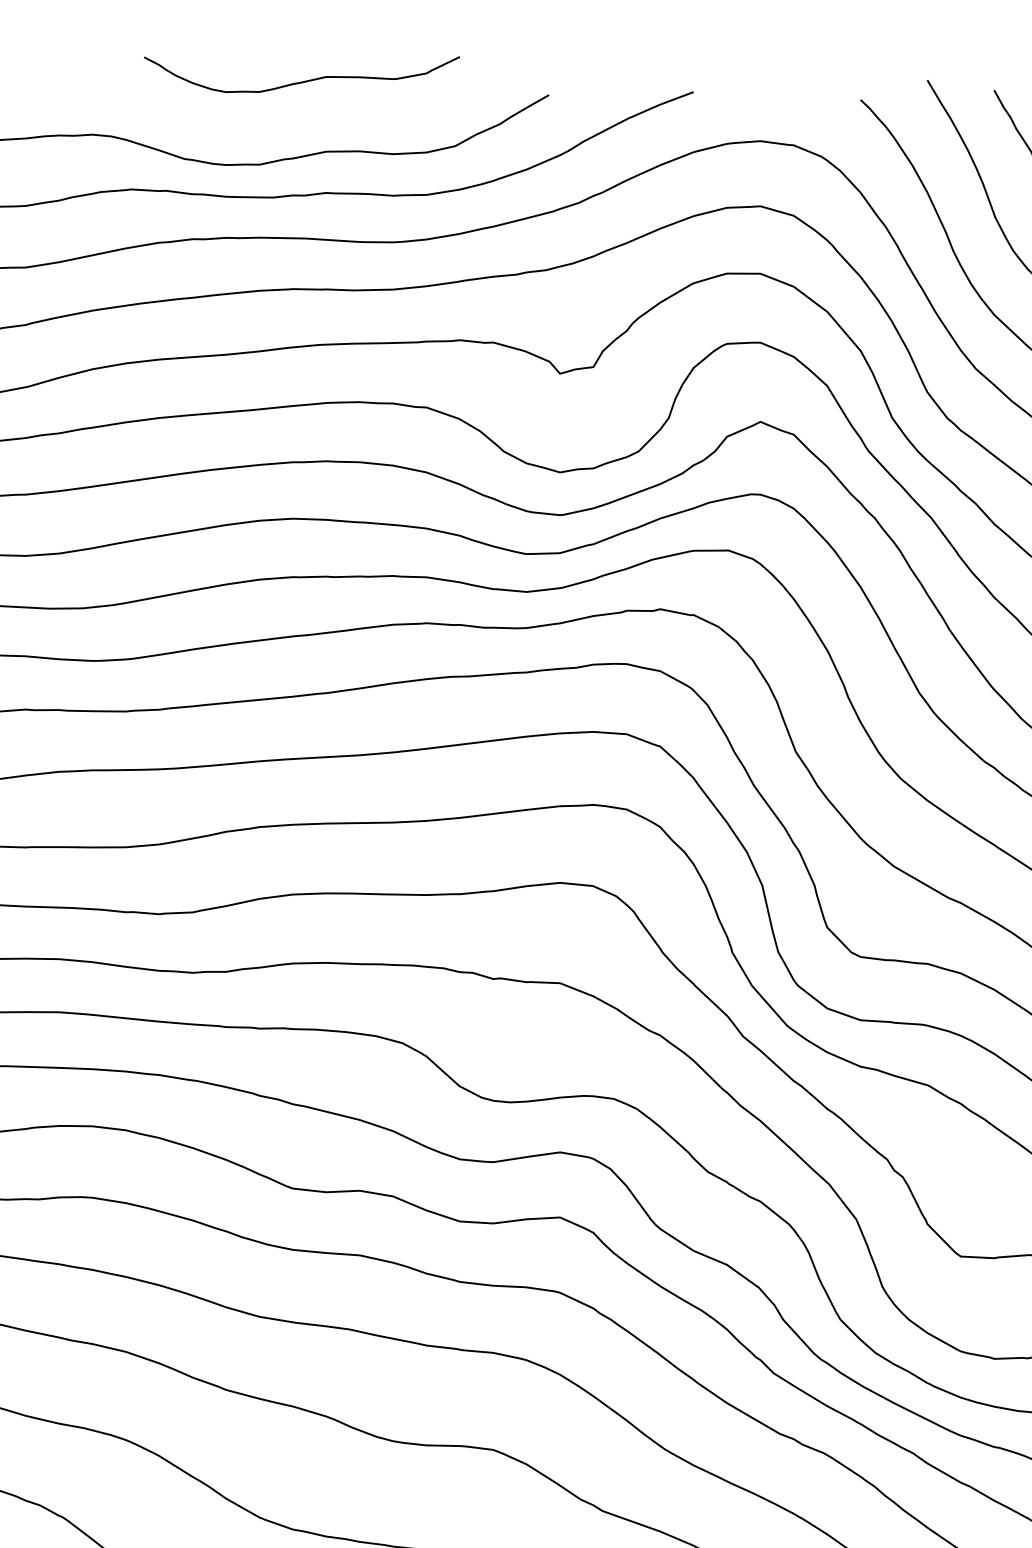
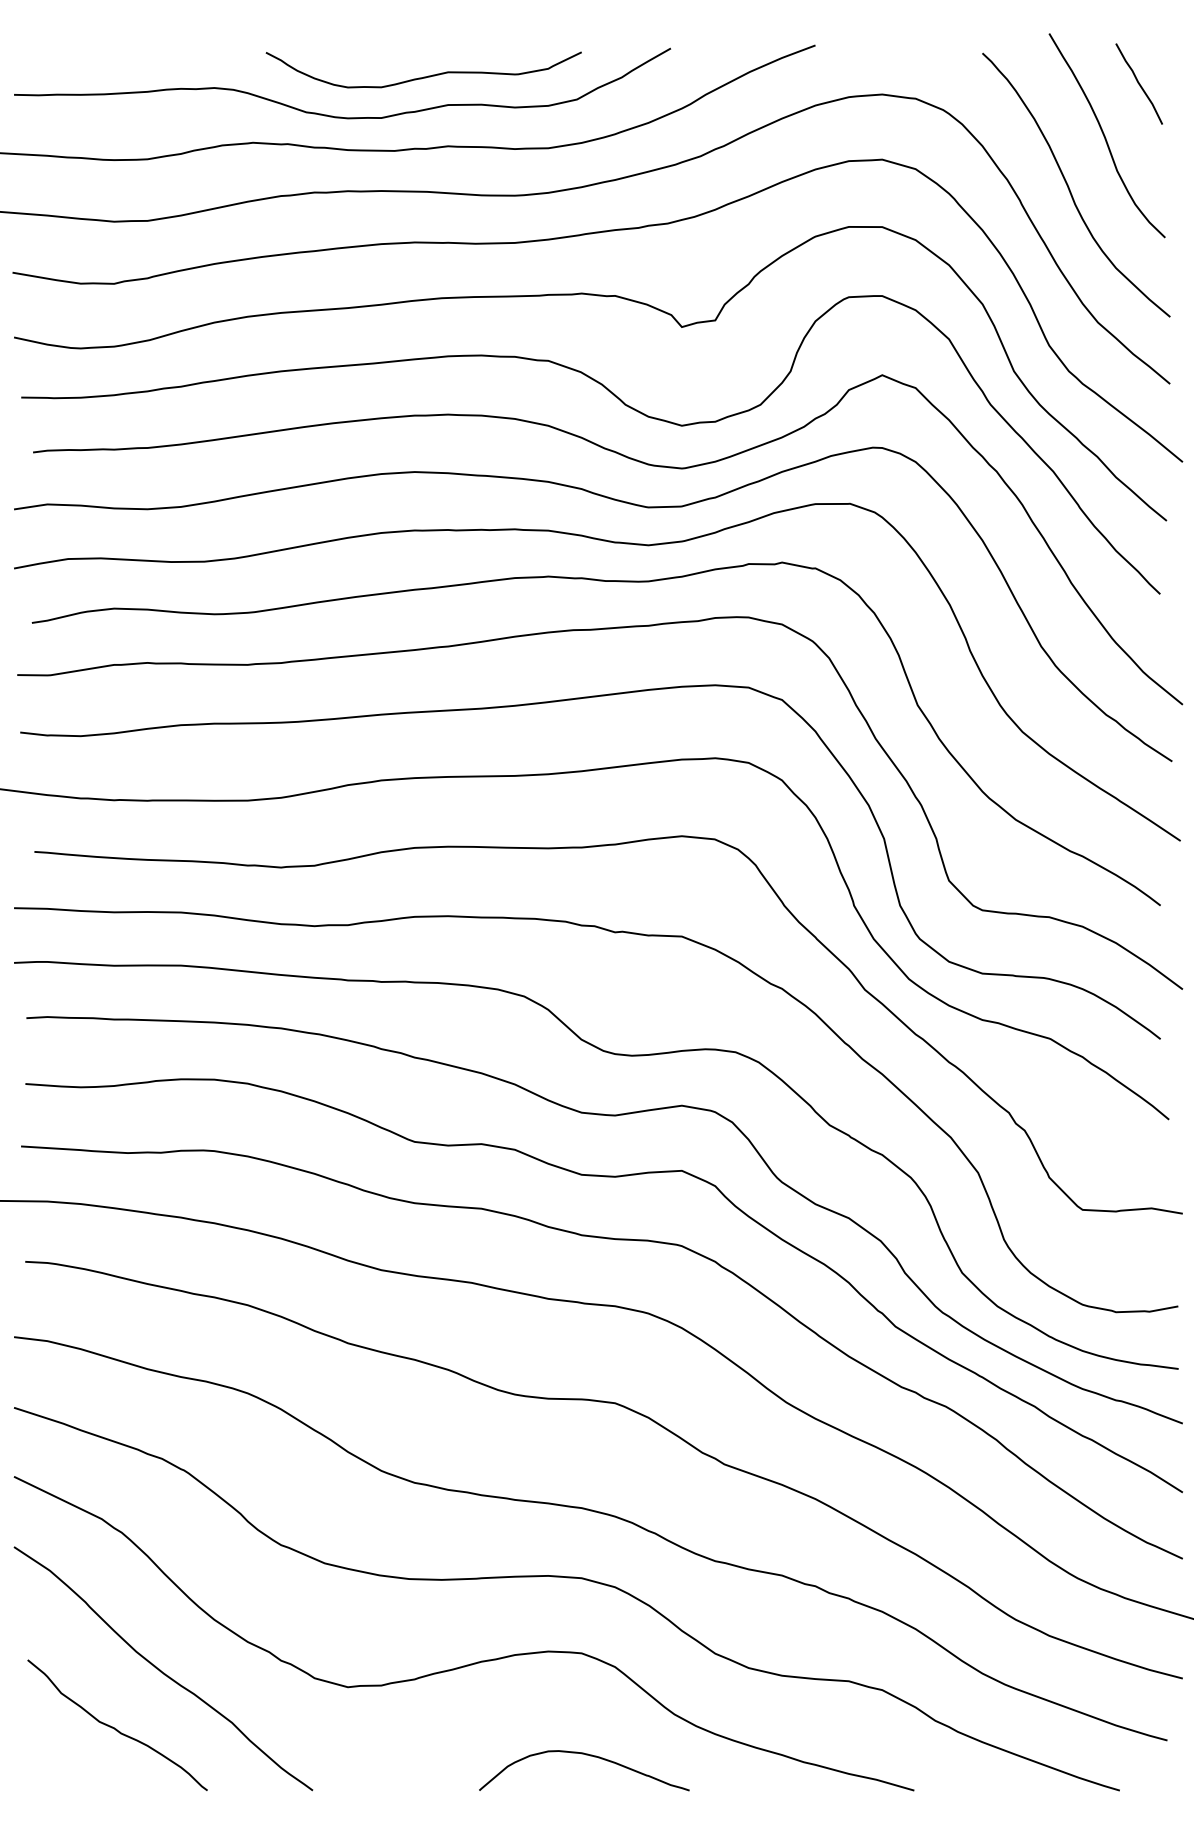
curve: (301, 81) -> (423, 76), moved

